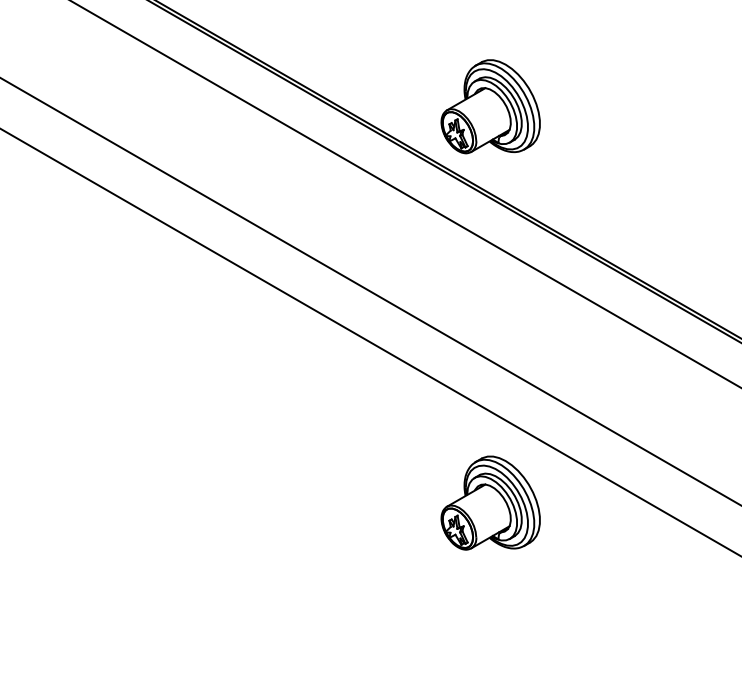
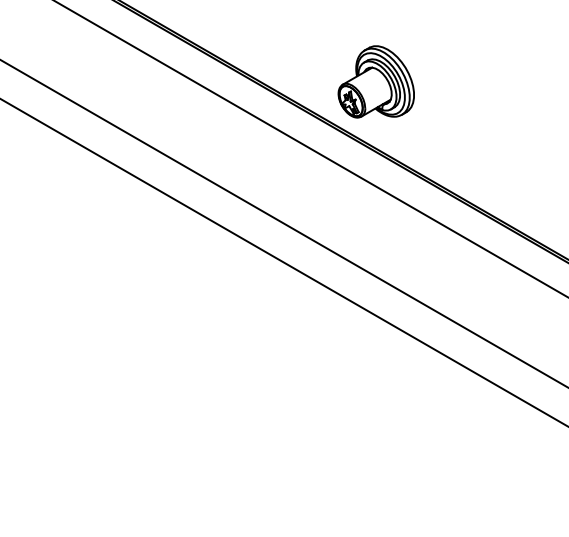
part: (489, 502) -> (375, 385), removed

